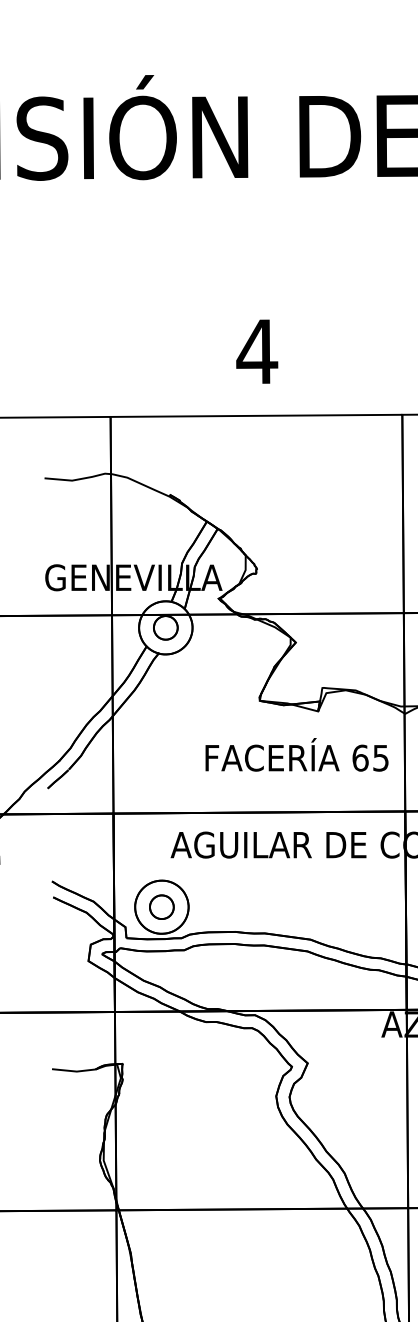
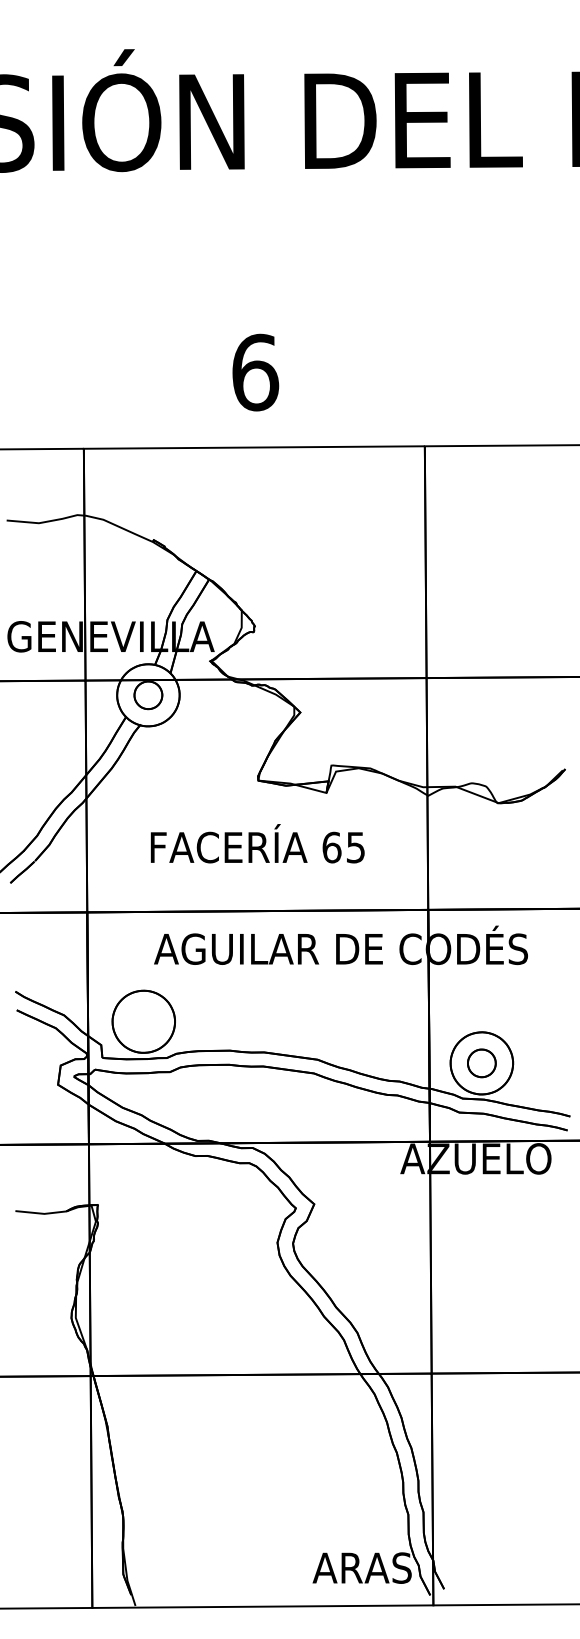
text: (256, 351) -> (254, 372), 4 -> 6
text: (296, 754) -> (257, 843), moved
part: (161, 906) -> (143, 1021), removed

